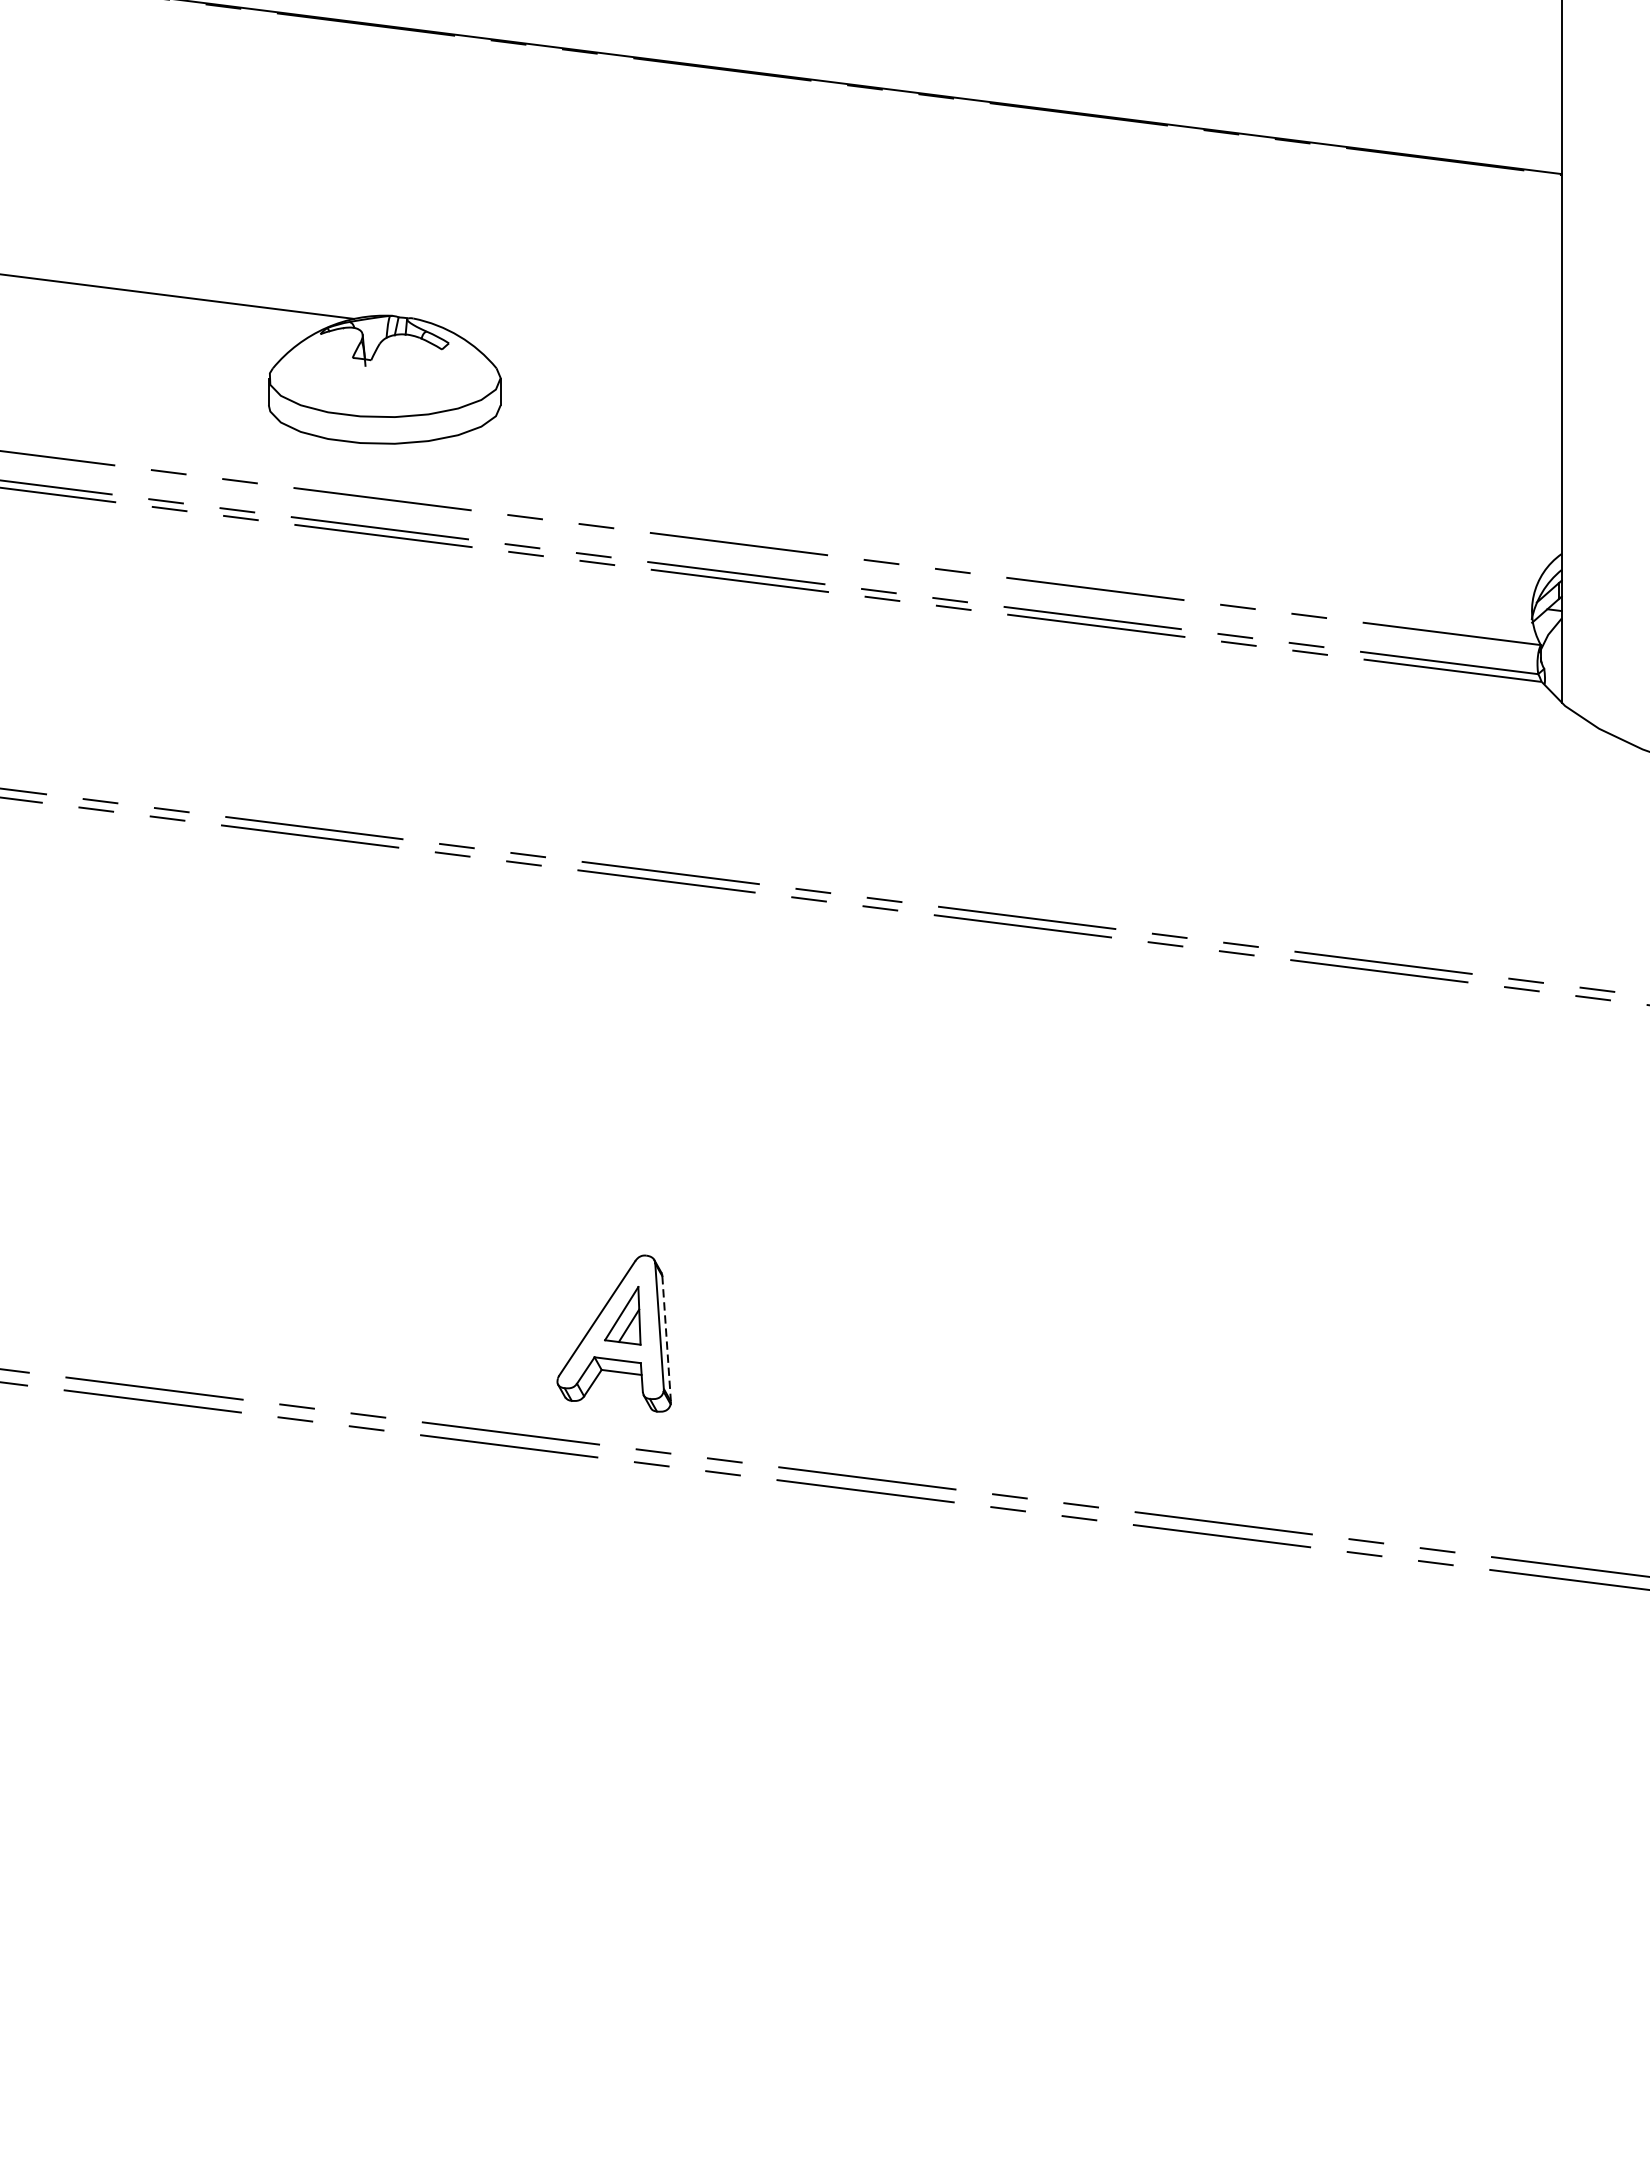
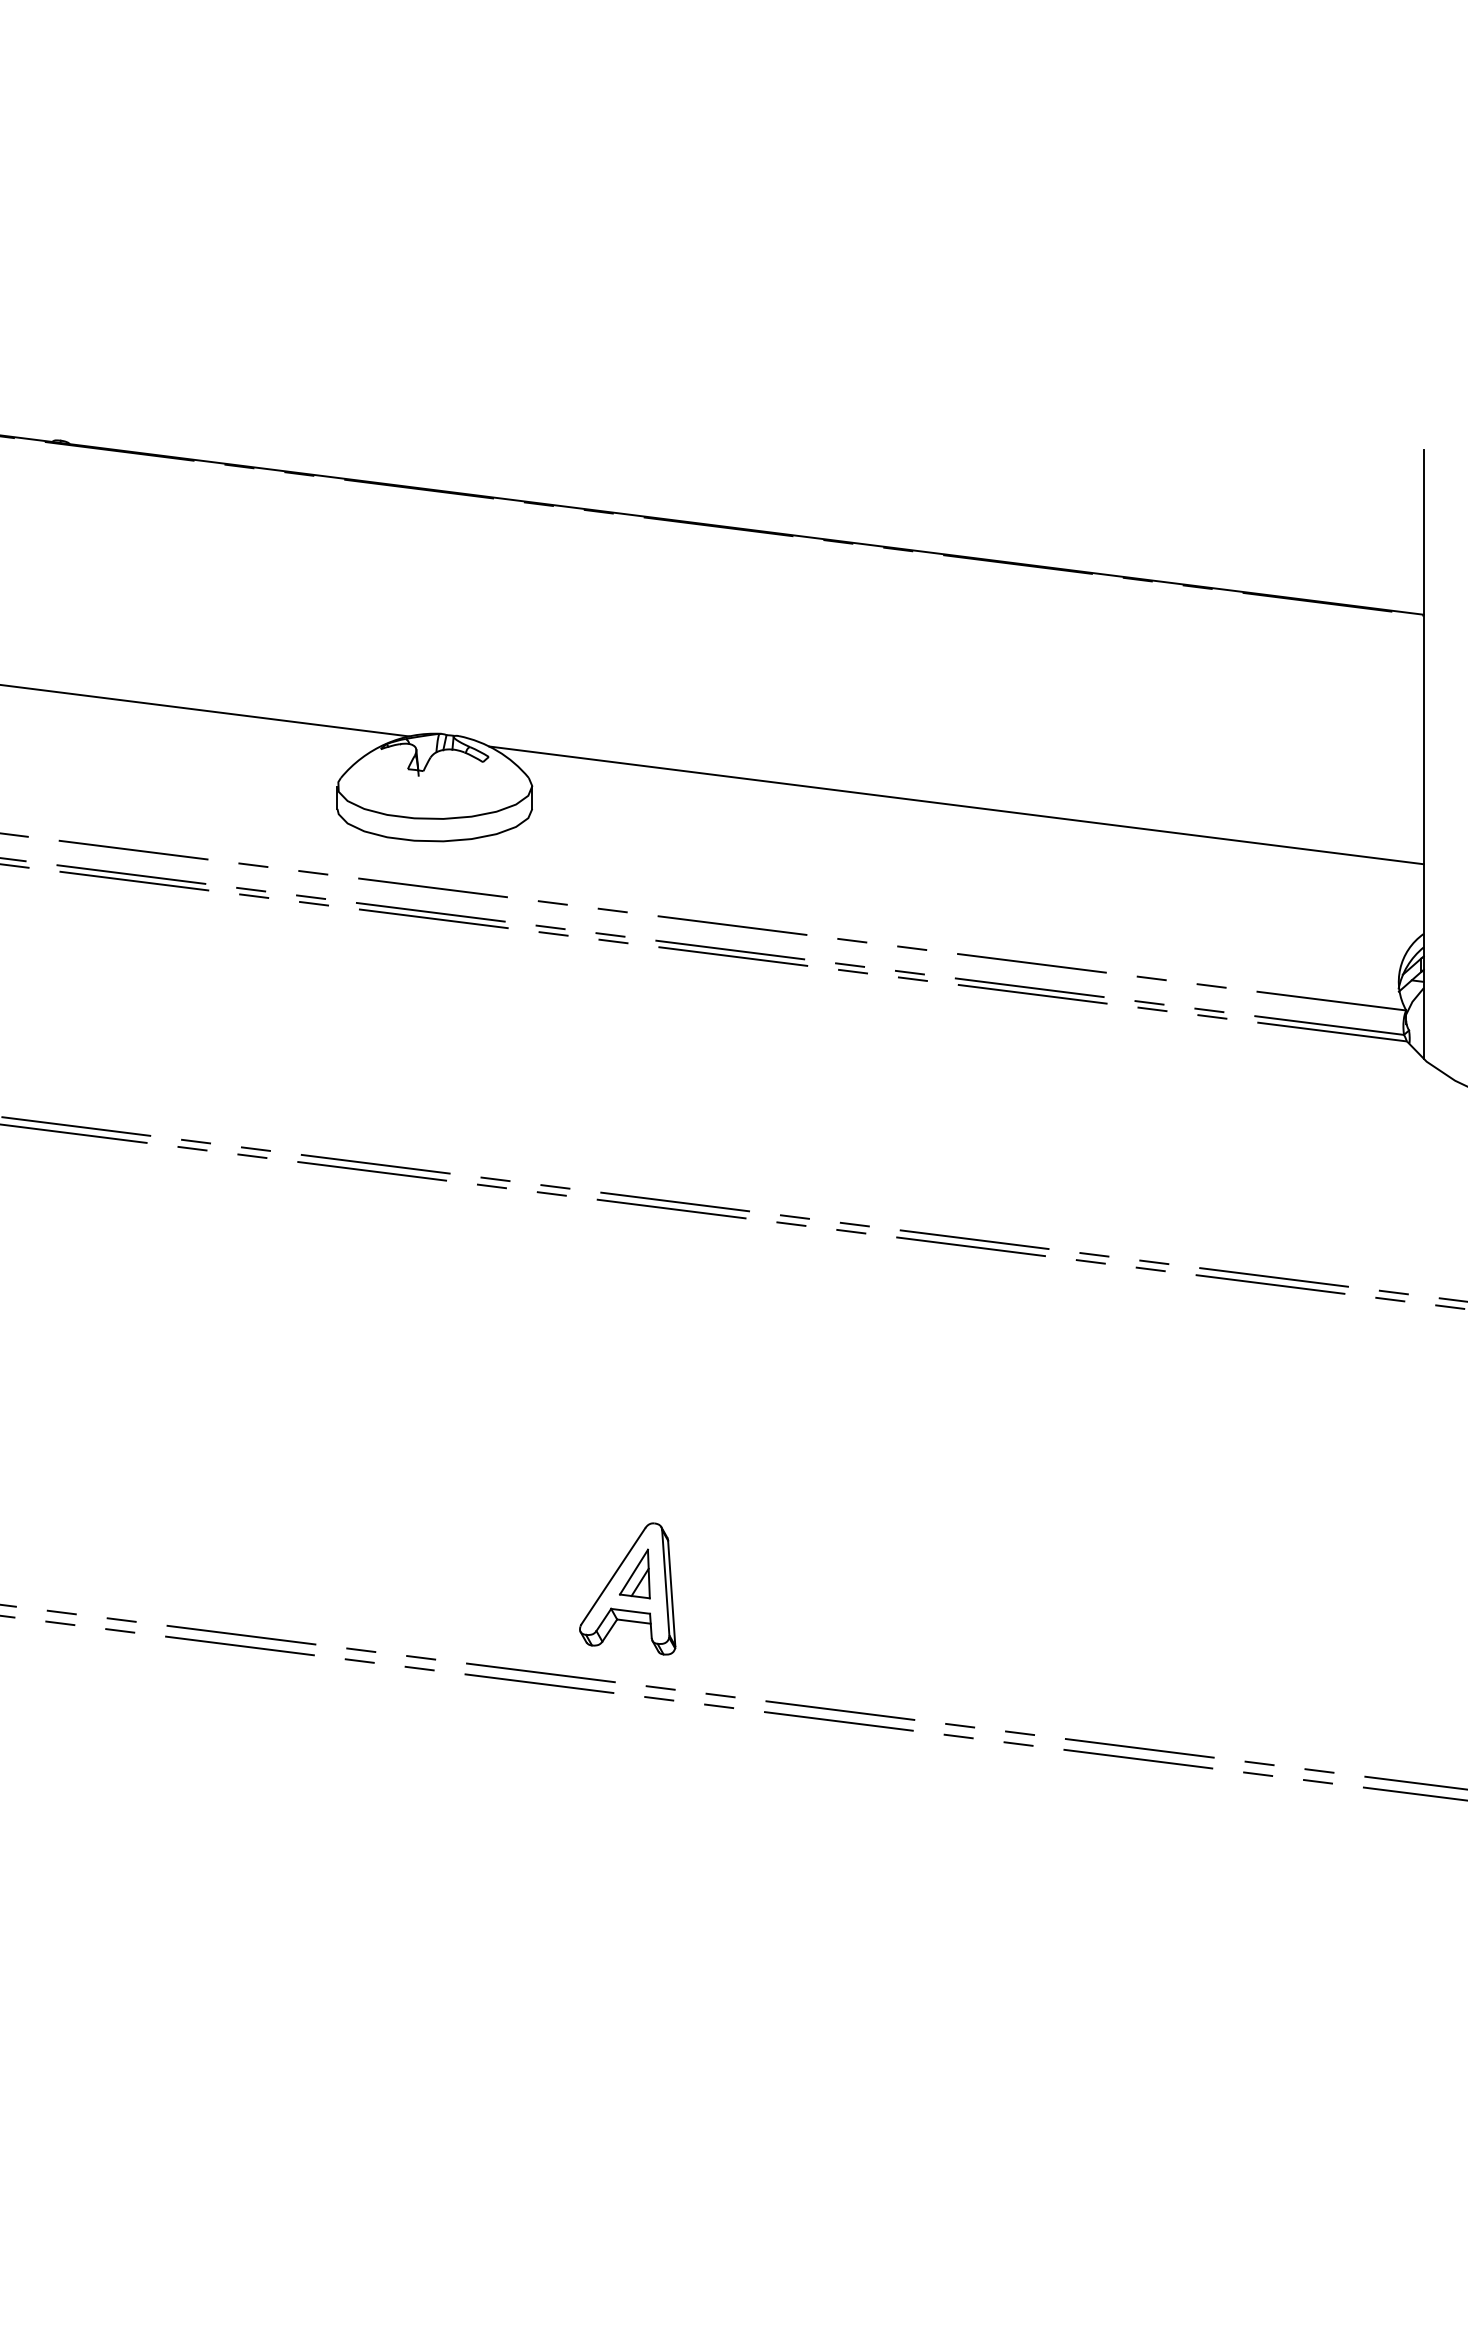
line: (1005, 401) -> (956, 805), added
line: (666, 1338) -> (671, 1593), dashed -> solid

